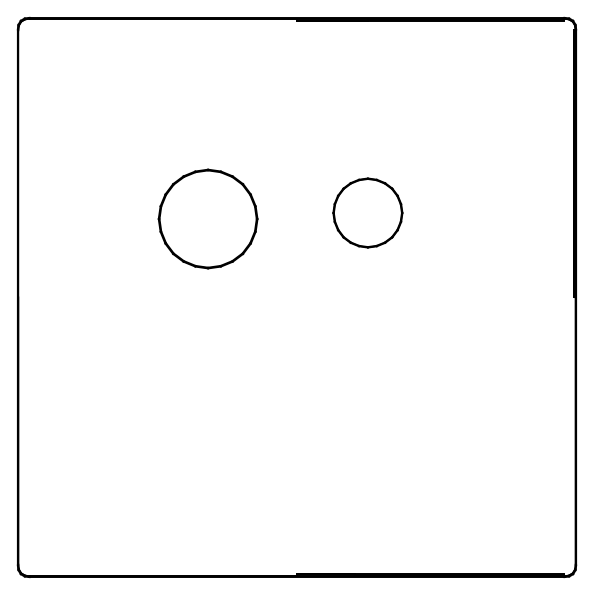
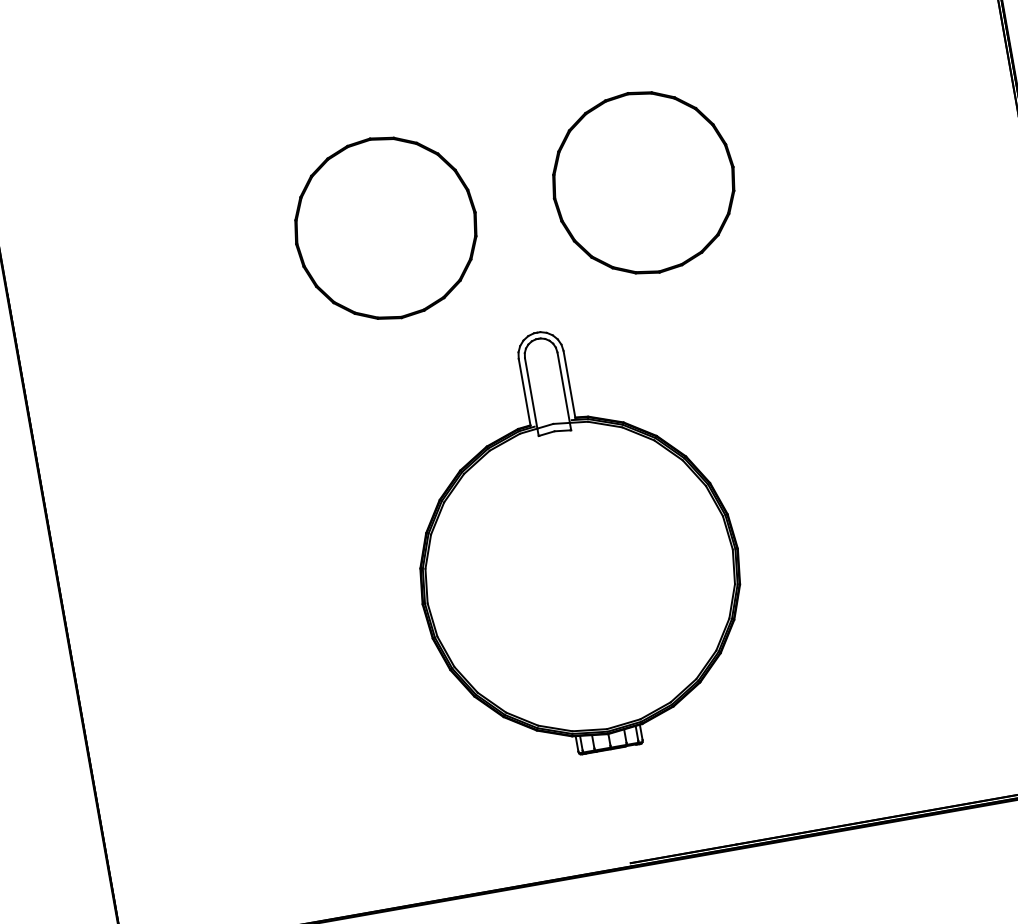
part: (367, 212) -> (642, 181), size x1.43
part: (207, 218) -> (384, 227), moved
part: (296, 396) -> (572, 539), added

